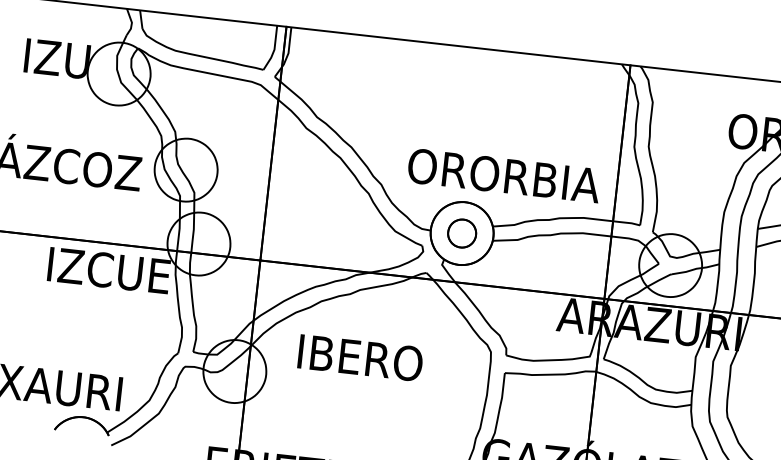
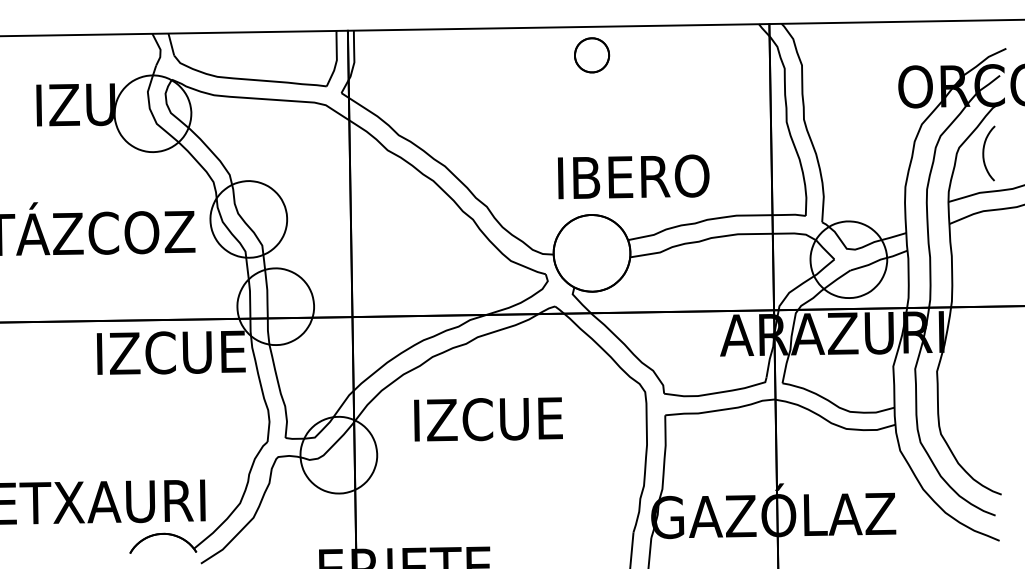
text: (503, 176) -> (633, 177), ORORBIA -> IBERO
part: (462, 233) -> (592, 55), moved
text: (360, 357) -> (488, 418), IBERO -> IZCUE

